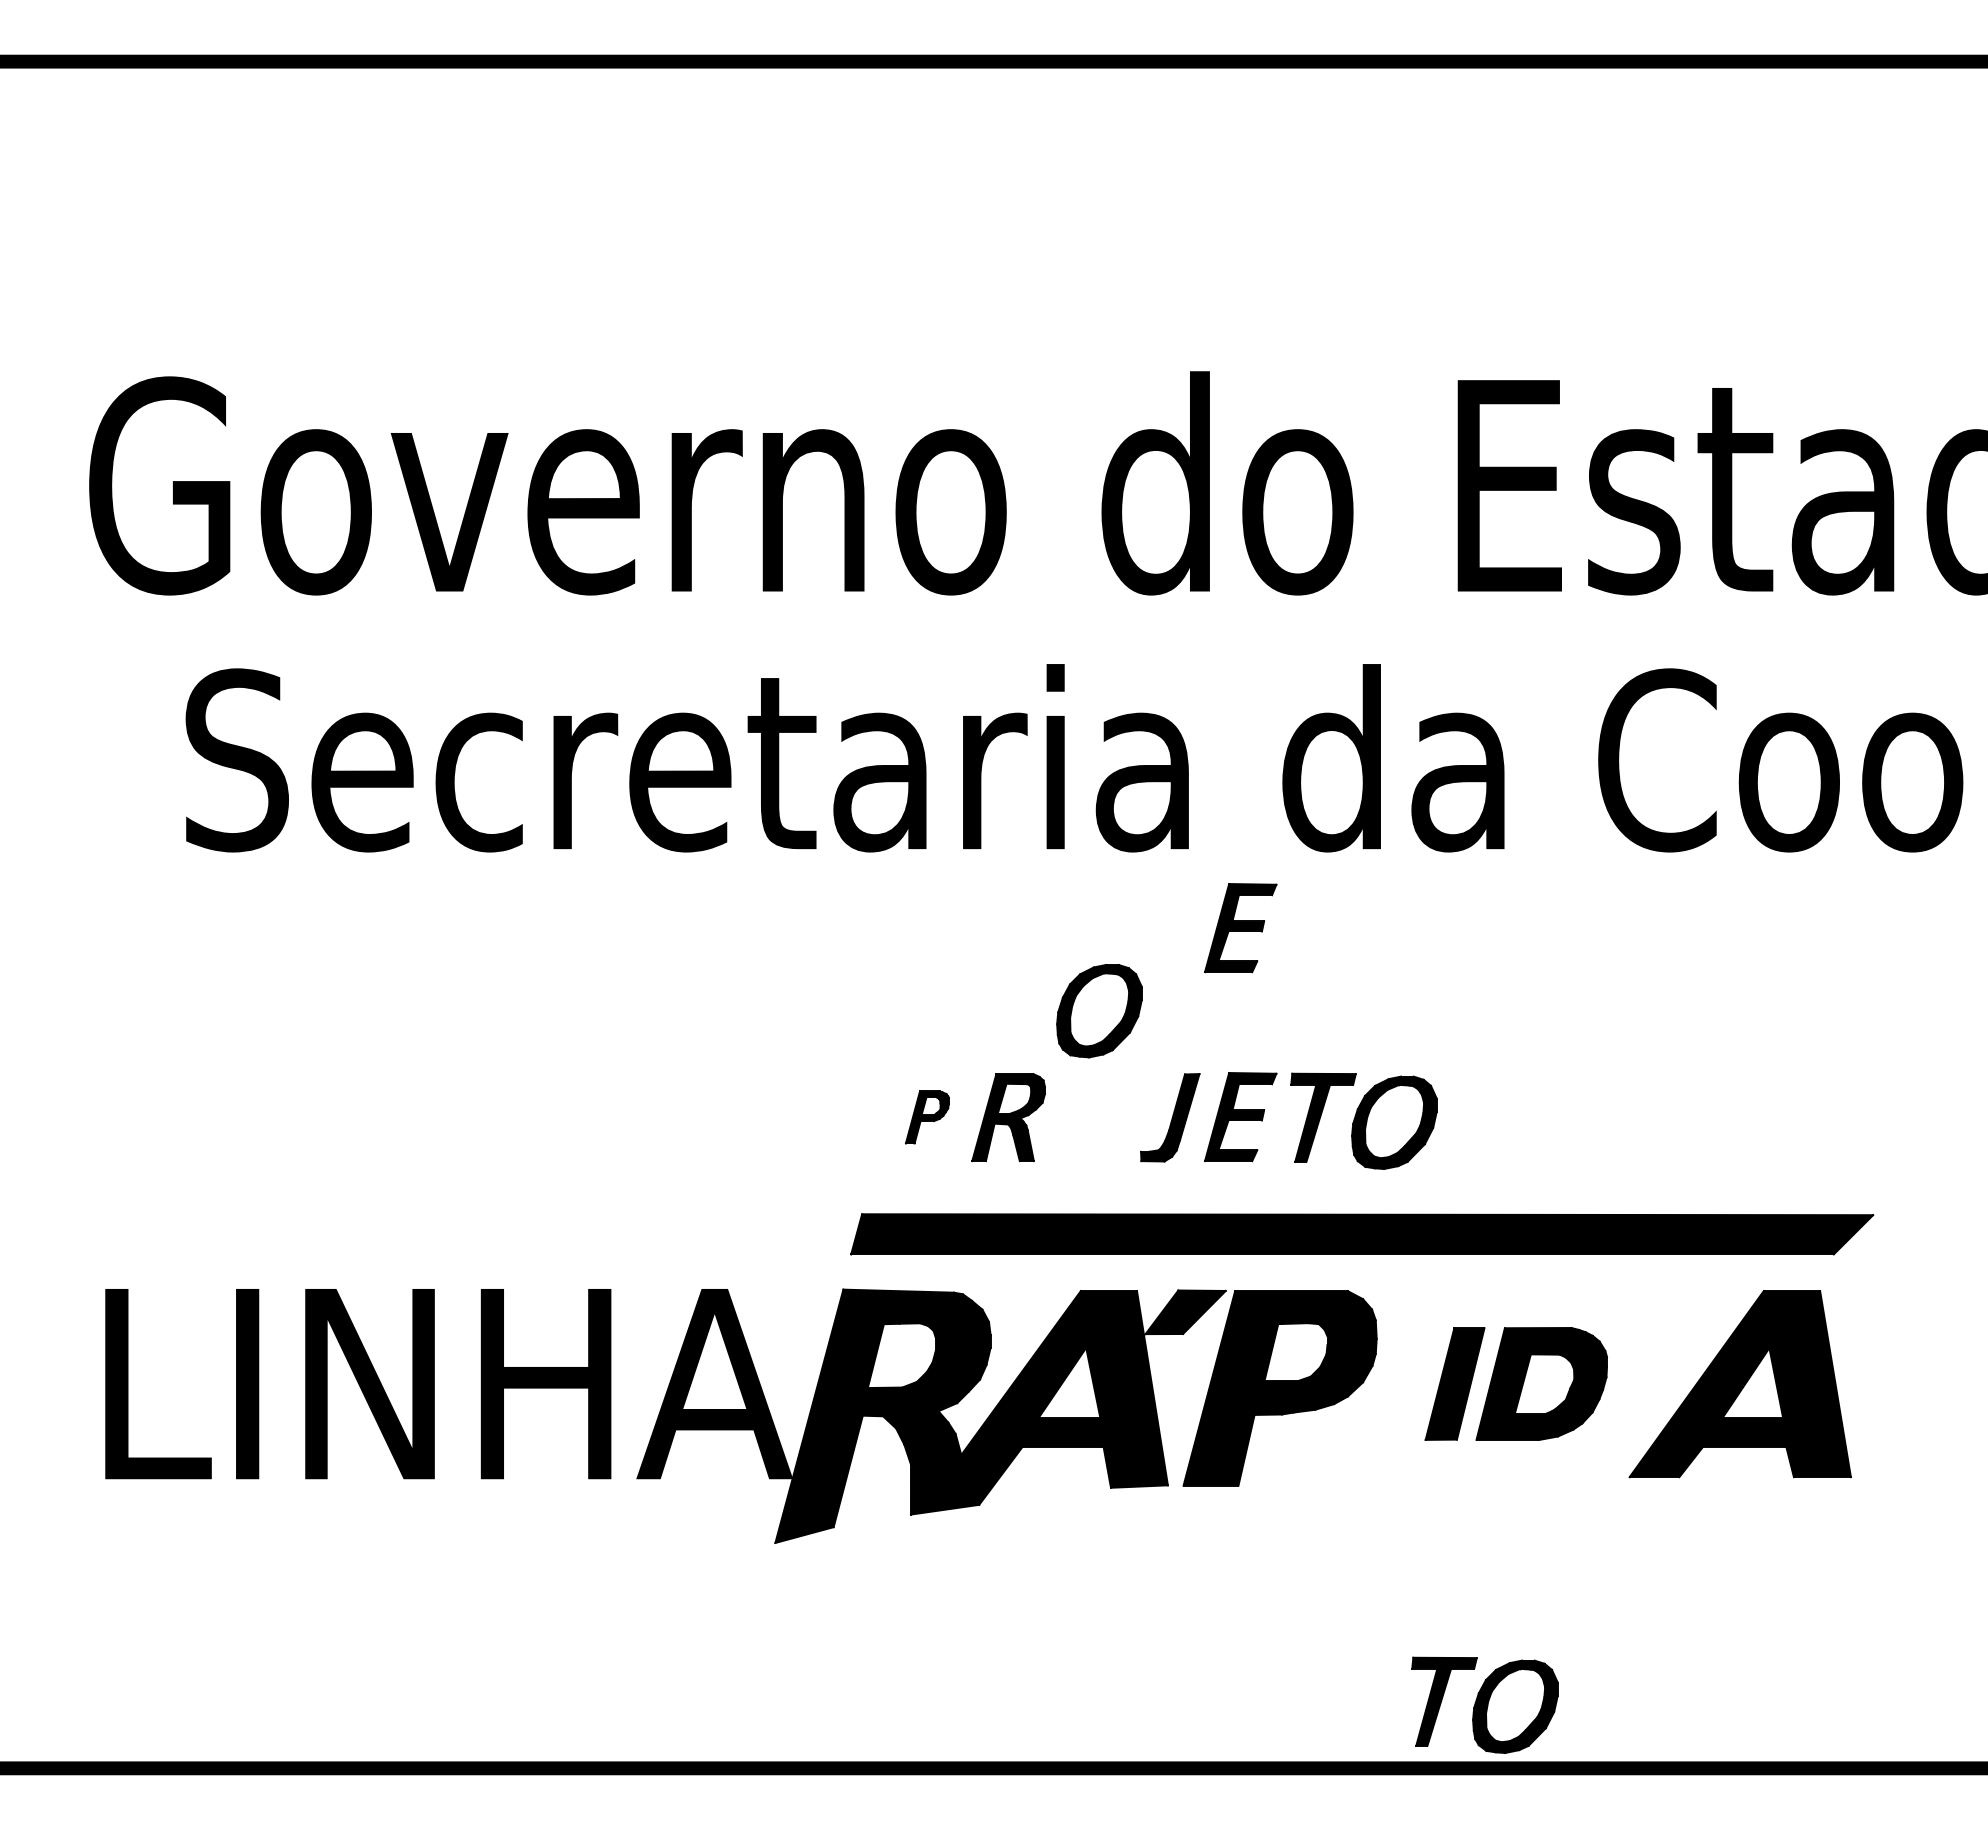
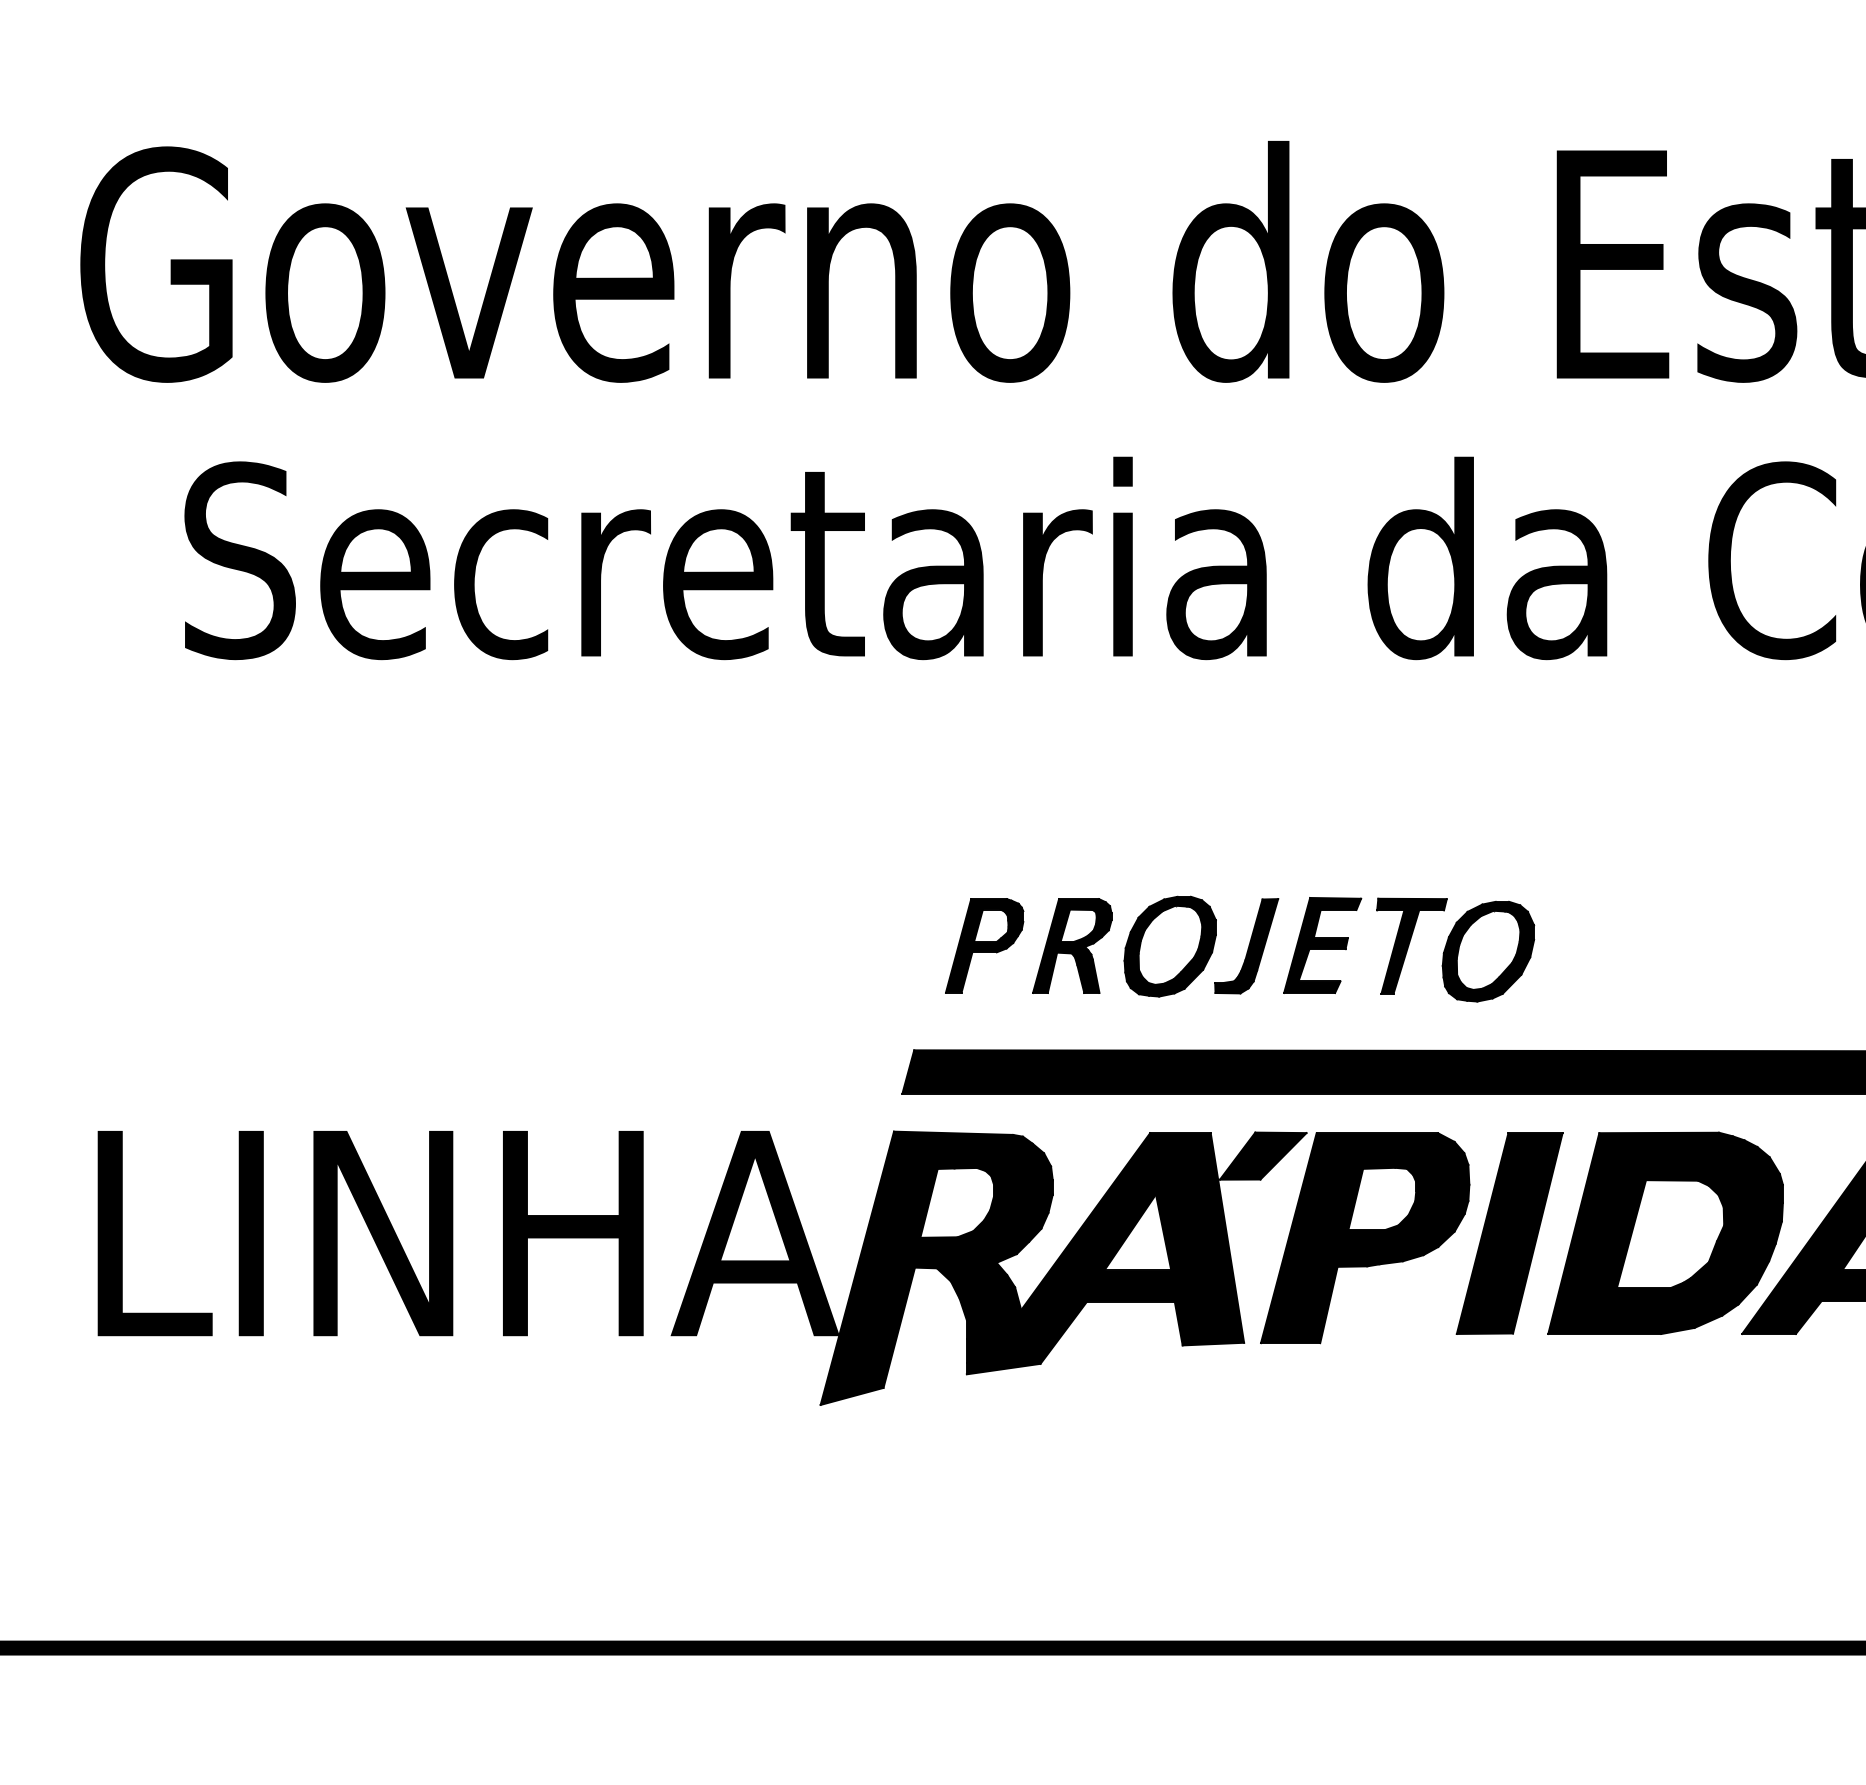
part: (1240, 928) -> (1322, 742), removed
part: (1099, 1011) -> (1170, 947), moved
part: (927, 1117) -> (984, 945), size x1.67
part: (1516, 1383) -> (1620, 1232), size x1.67
part: (1484, 1704) -> (1585, 1579), removed

